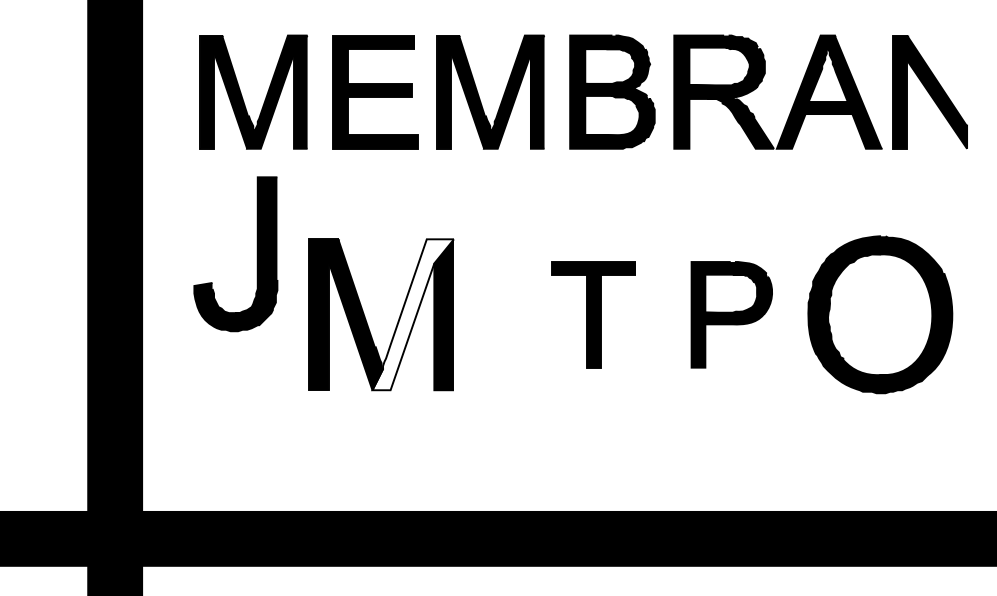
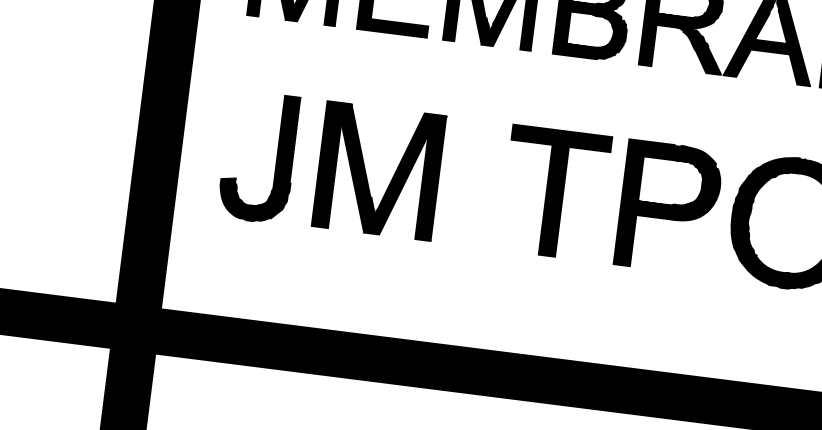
part: (256, 254) -> (275, 159), moved
fill: (412, 314) -> (405, 174), added
part: (593, 314) -> (554, 193), size x1.43
part: (731, 314) -> (668, 207), size x1.43

